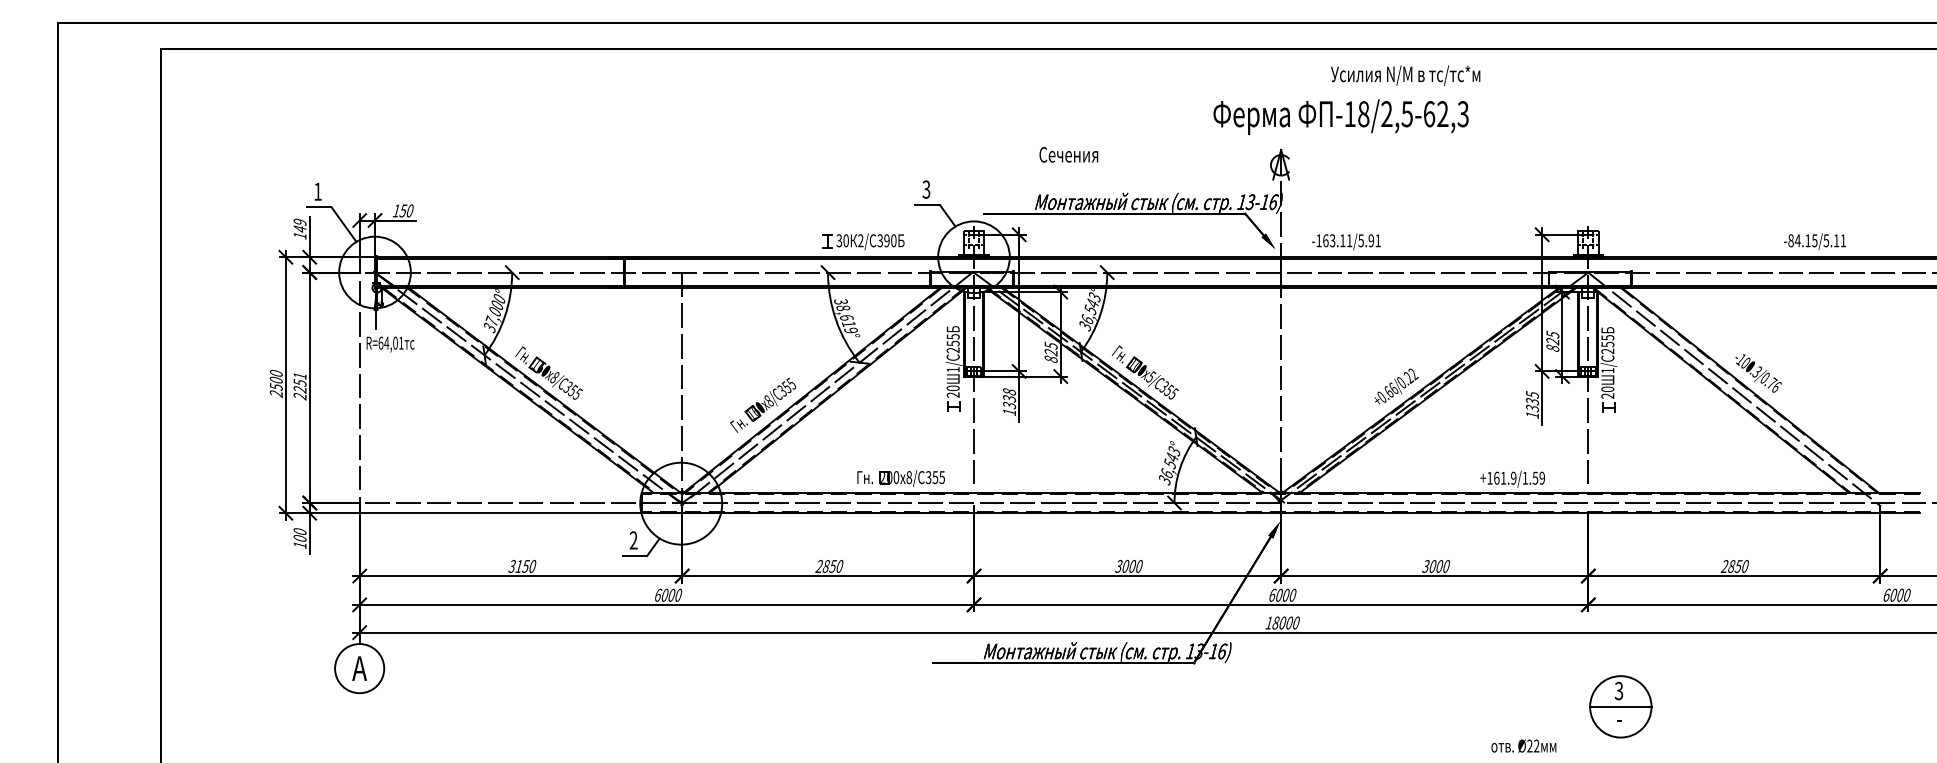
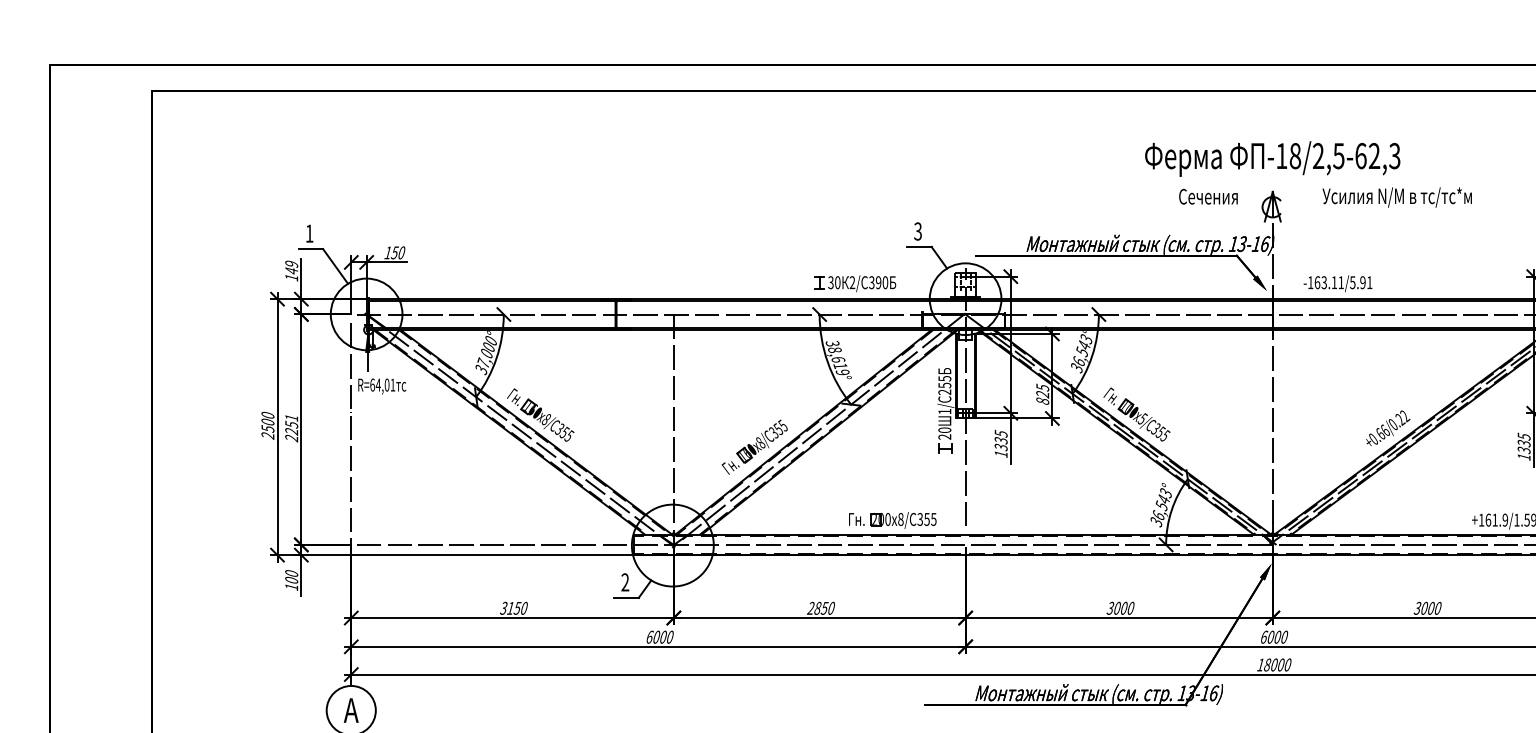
text: (1405, 75) -> (1397, 197), moved
text: (1340, 116) -> (1272, 158), moved
text: (1068, 154) -> (1208, 196), moved
text: (1009, 391) -> (1001, 433), 1338 -> 1335

